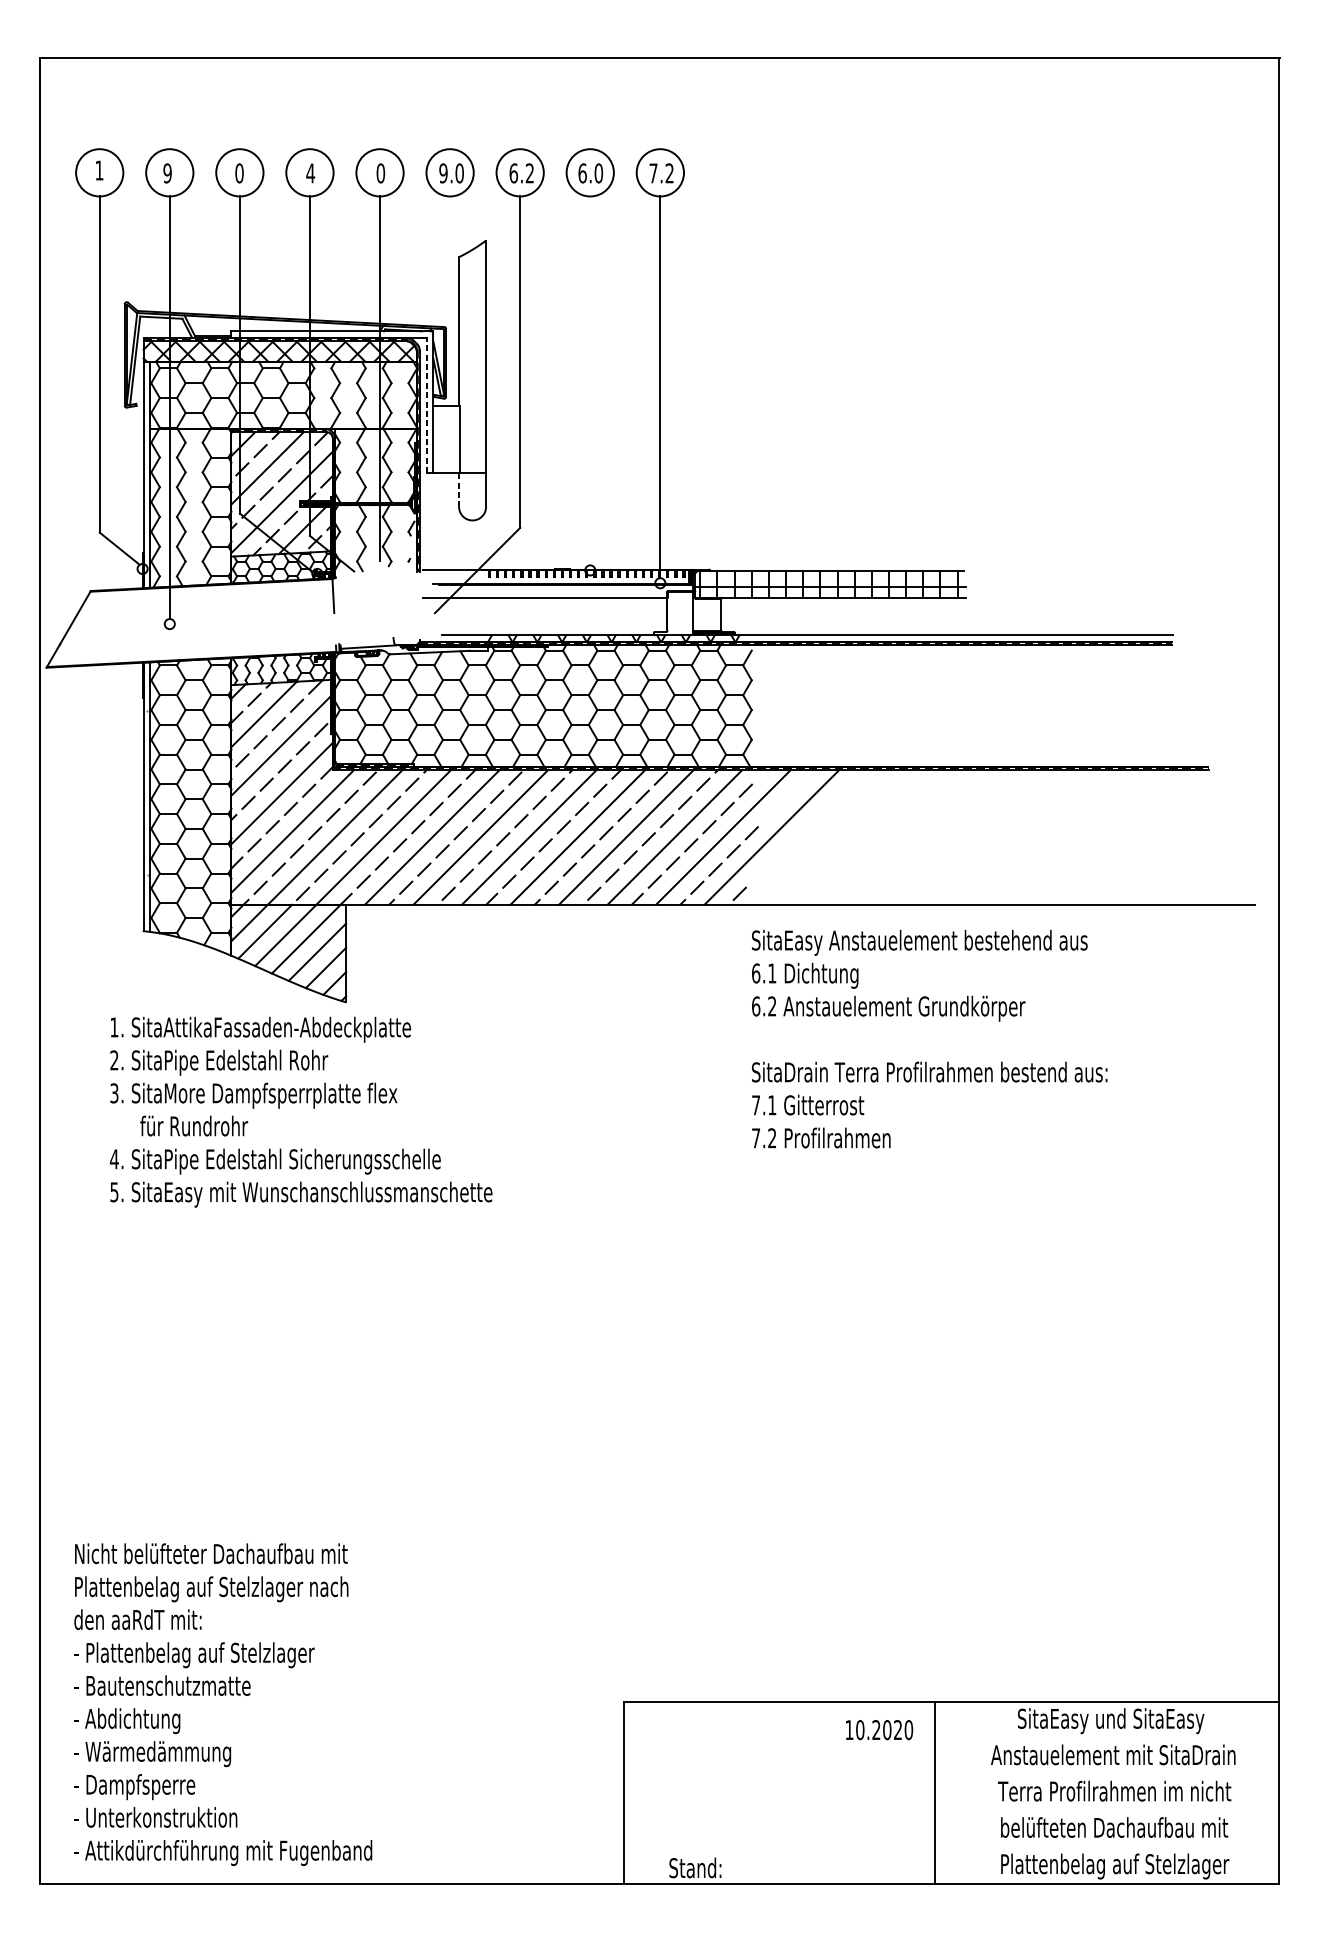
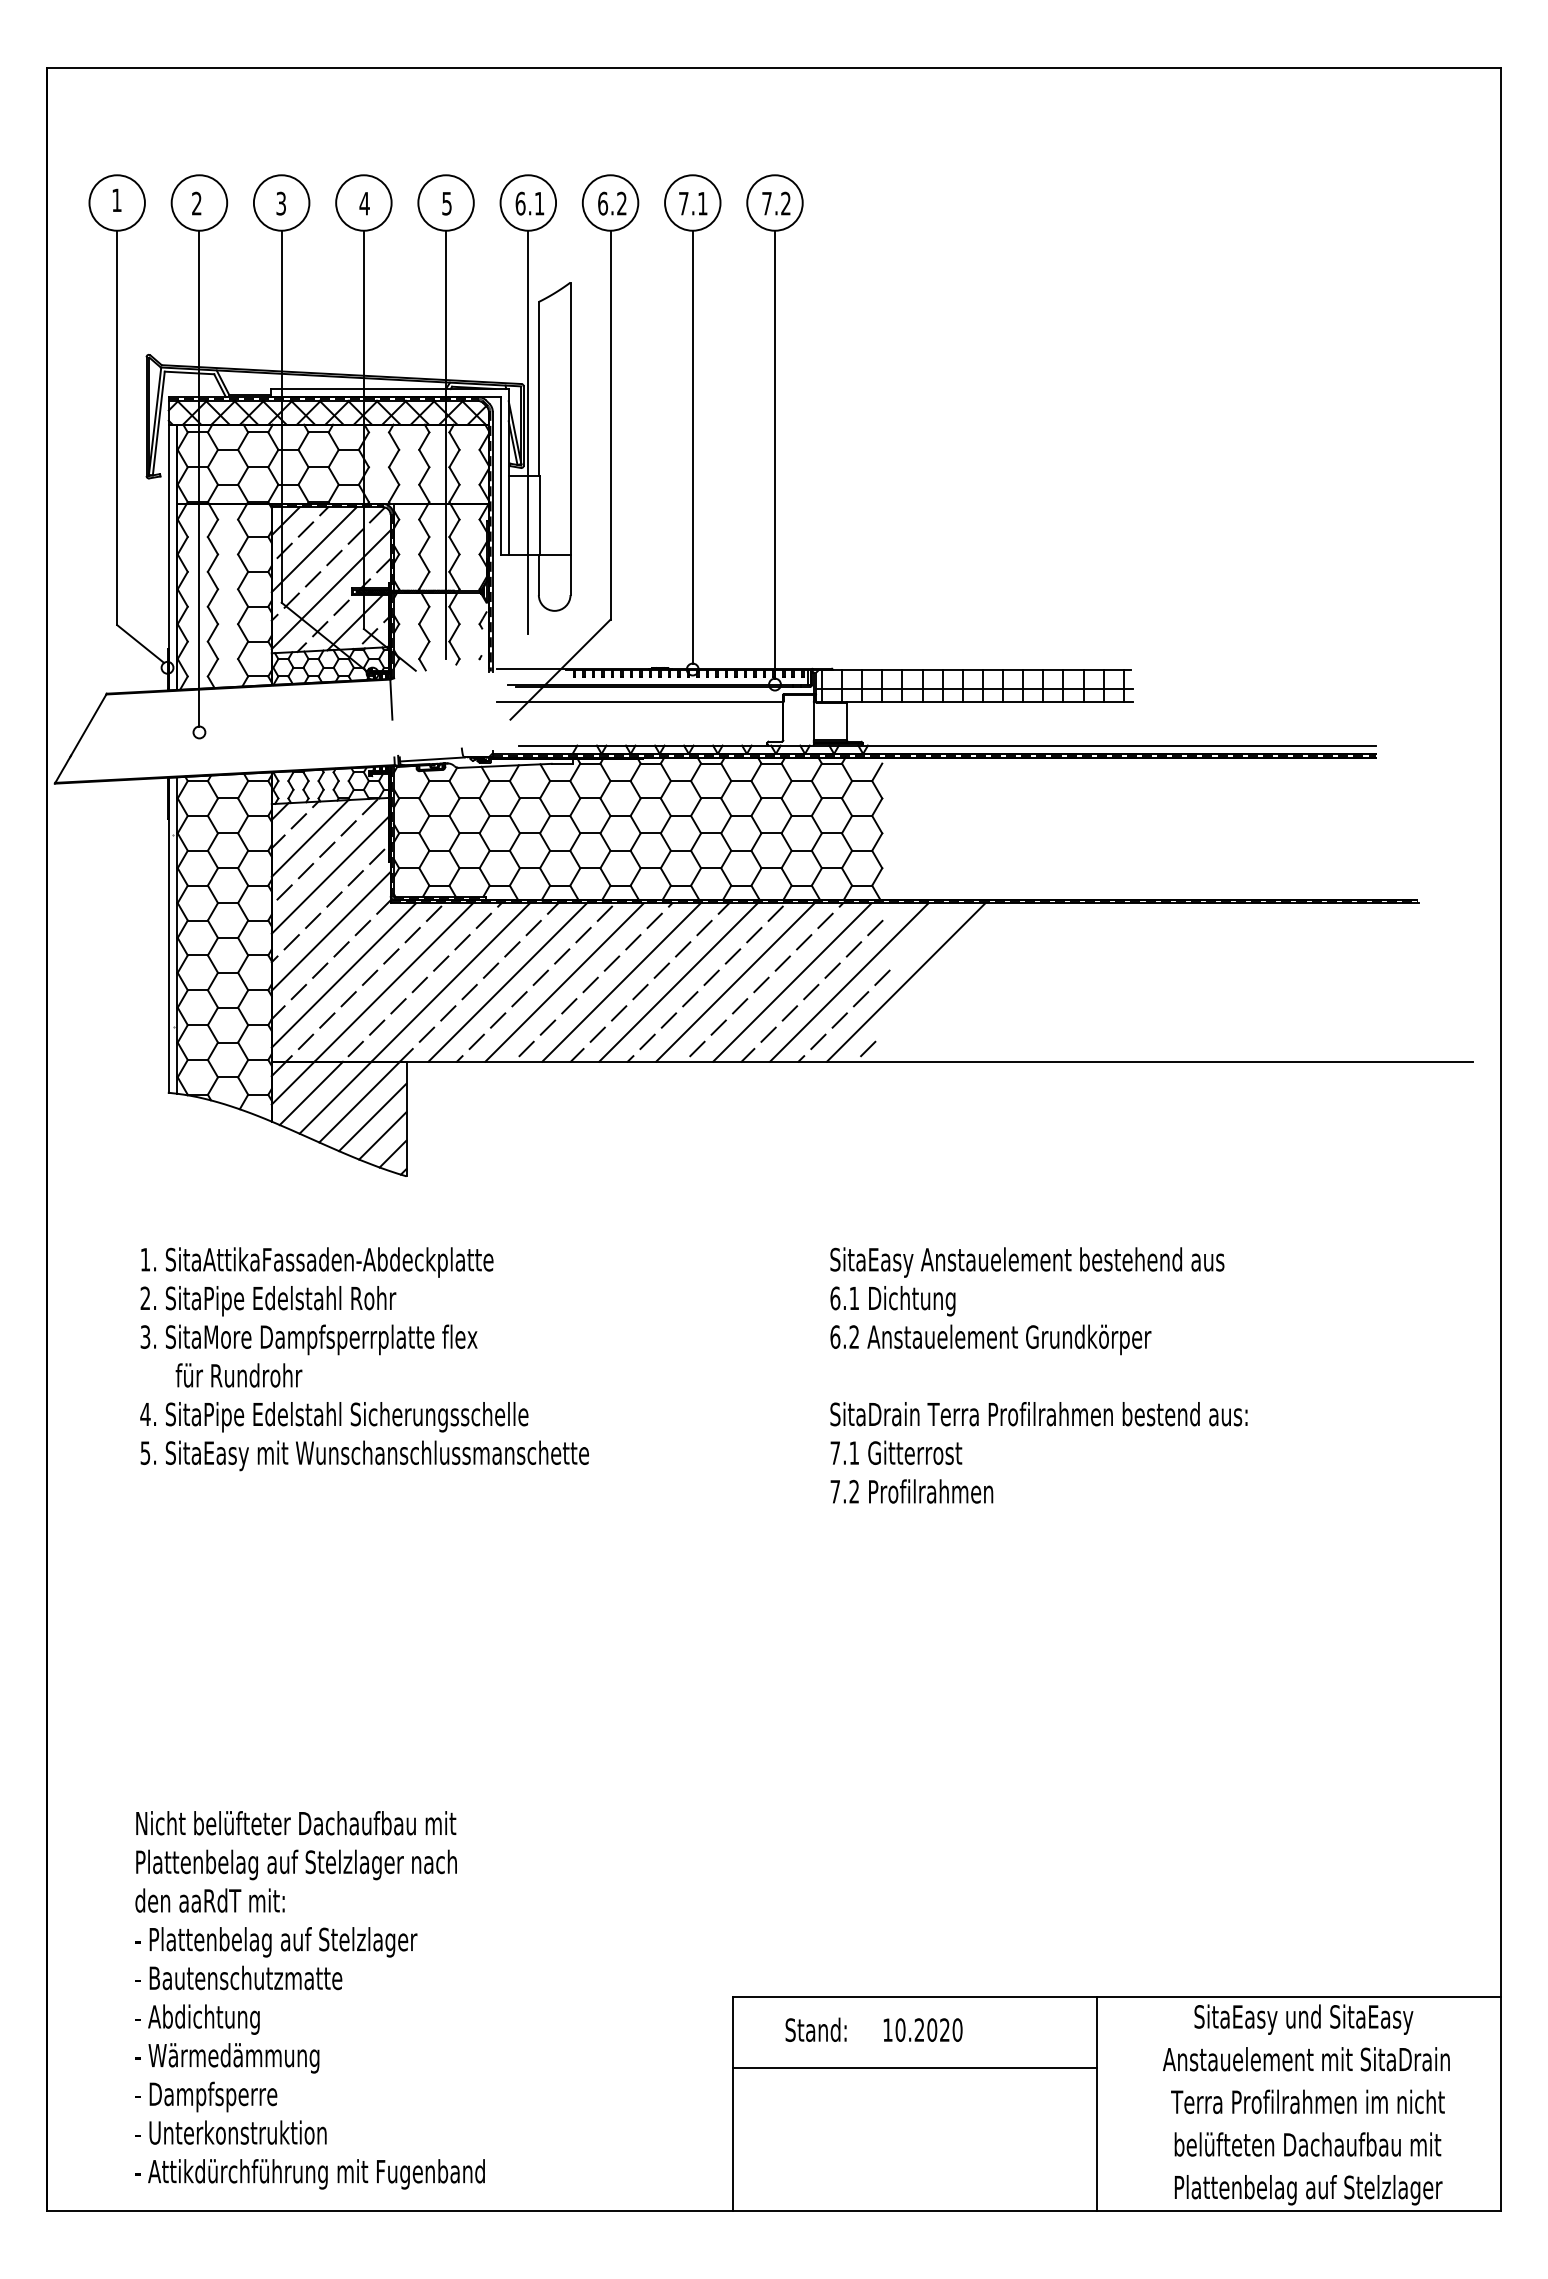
text: (167, 173) -> (196, 203), 9 -> 2
text: (239, 173) -> (281, 203), 0 -> 3
text: (381, 173) -> (447, 203), 0 -> 5
text: (451, 173) -> (529, 203), 9.0 -> 6.1
text: (590, 173) -> (693, 203), 6.0 -> 7.1
line: (450, 368) -> (528, 432), added
line: (590, 380) -> (692, 446), added
line: (426, 405) -> (500, 475), dashed -> solid
line: (458, 490) -> (538, 575), dashed -> solid
text: (929, 1039) -> (1038, 1375), moved
text: (301, 1112) -> (364, 1359), moved
text: (222, 1704) -> (309, 2000), moved
text: (878, 1729) -> (922, 2029), moved
line: (779, 1762) -> (914, 2068), added
text: (694, 1867) -> (815, 2029), moved

